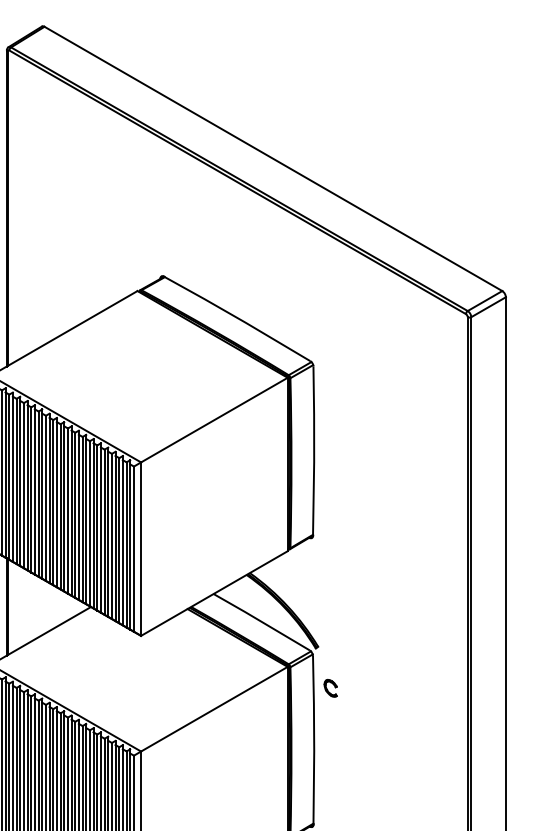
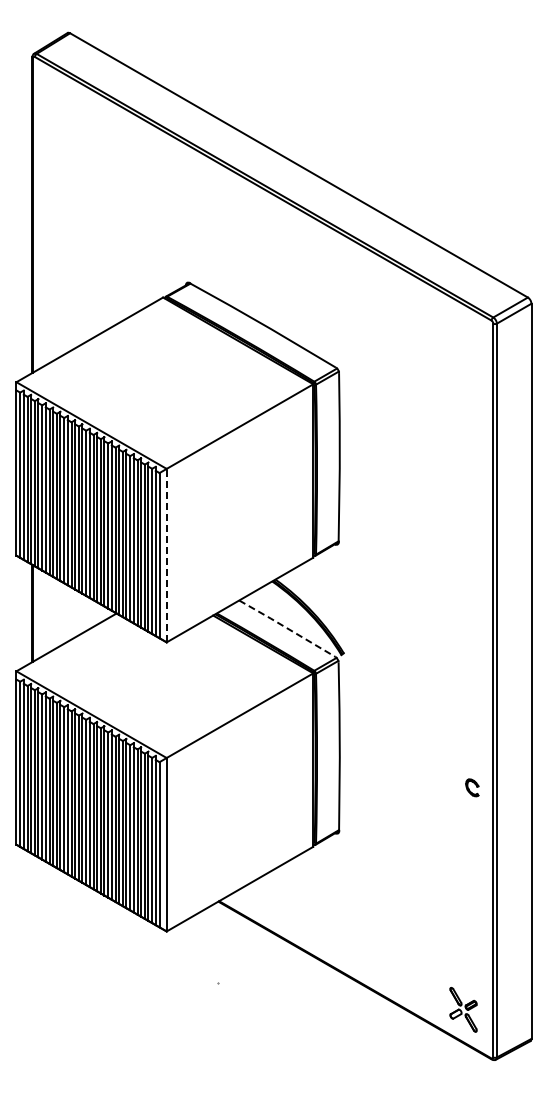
line: (140, 549) -> (166, 555), solid -> dashed
line: (261, 622) -> (287, 628), solid -> dashed
part: (330, 688) -> (472, 787), moved

